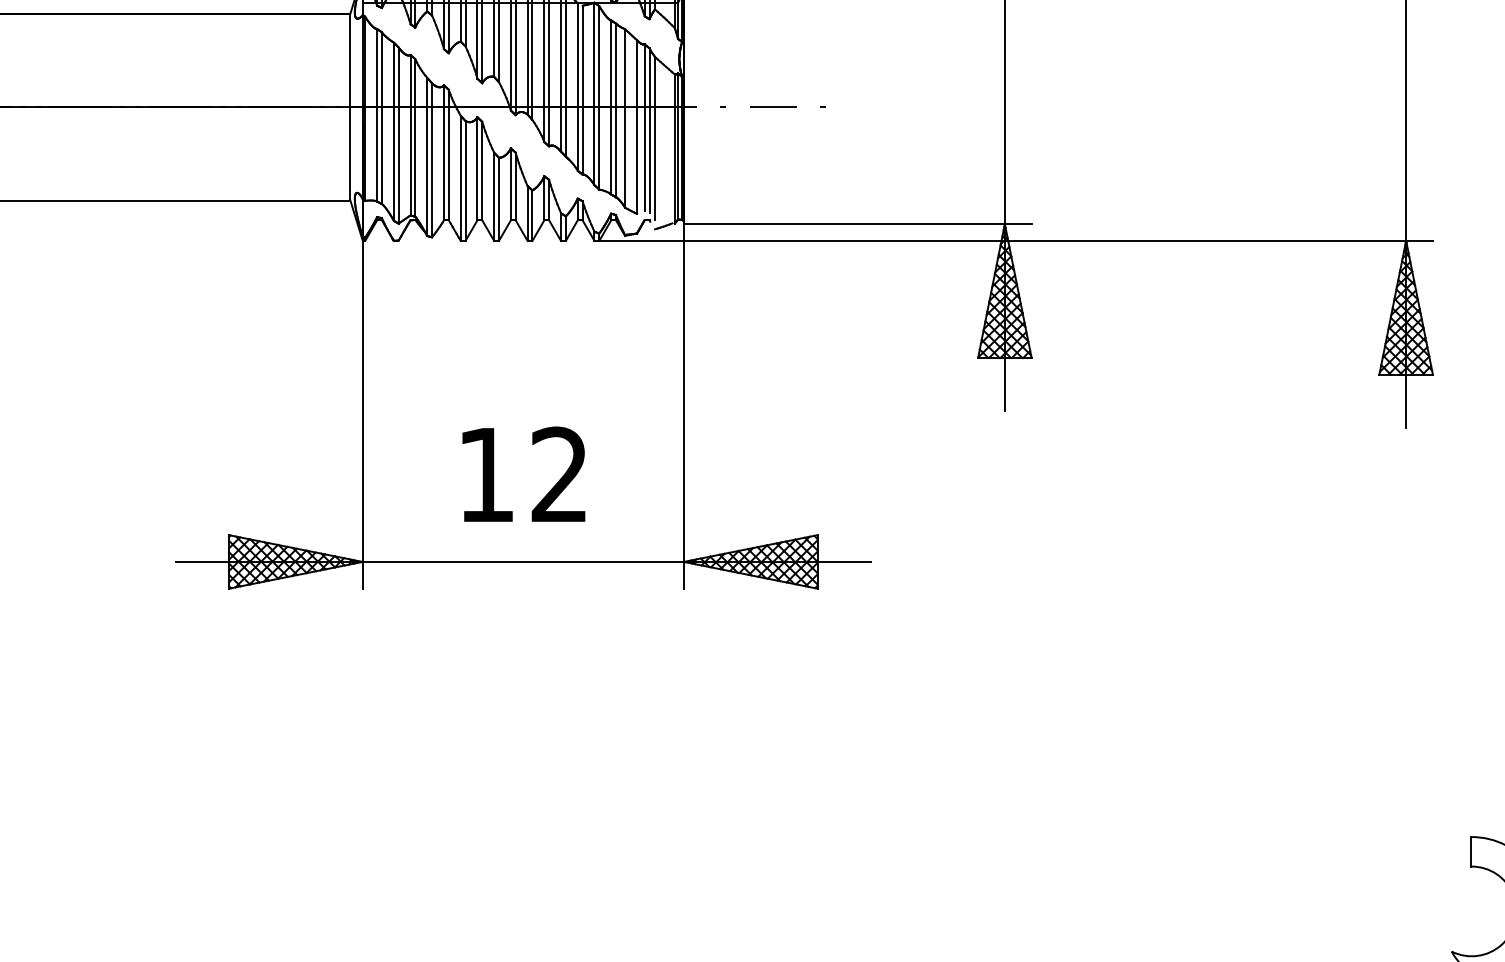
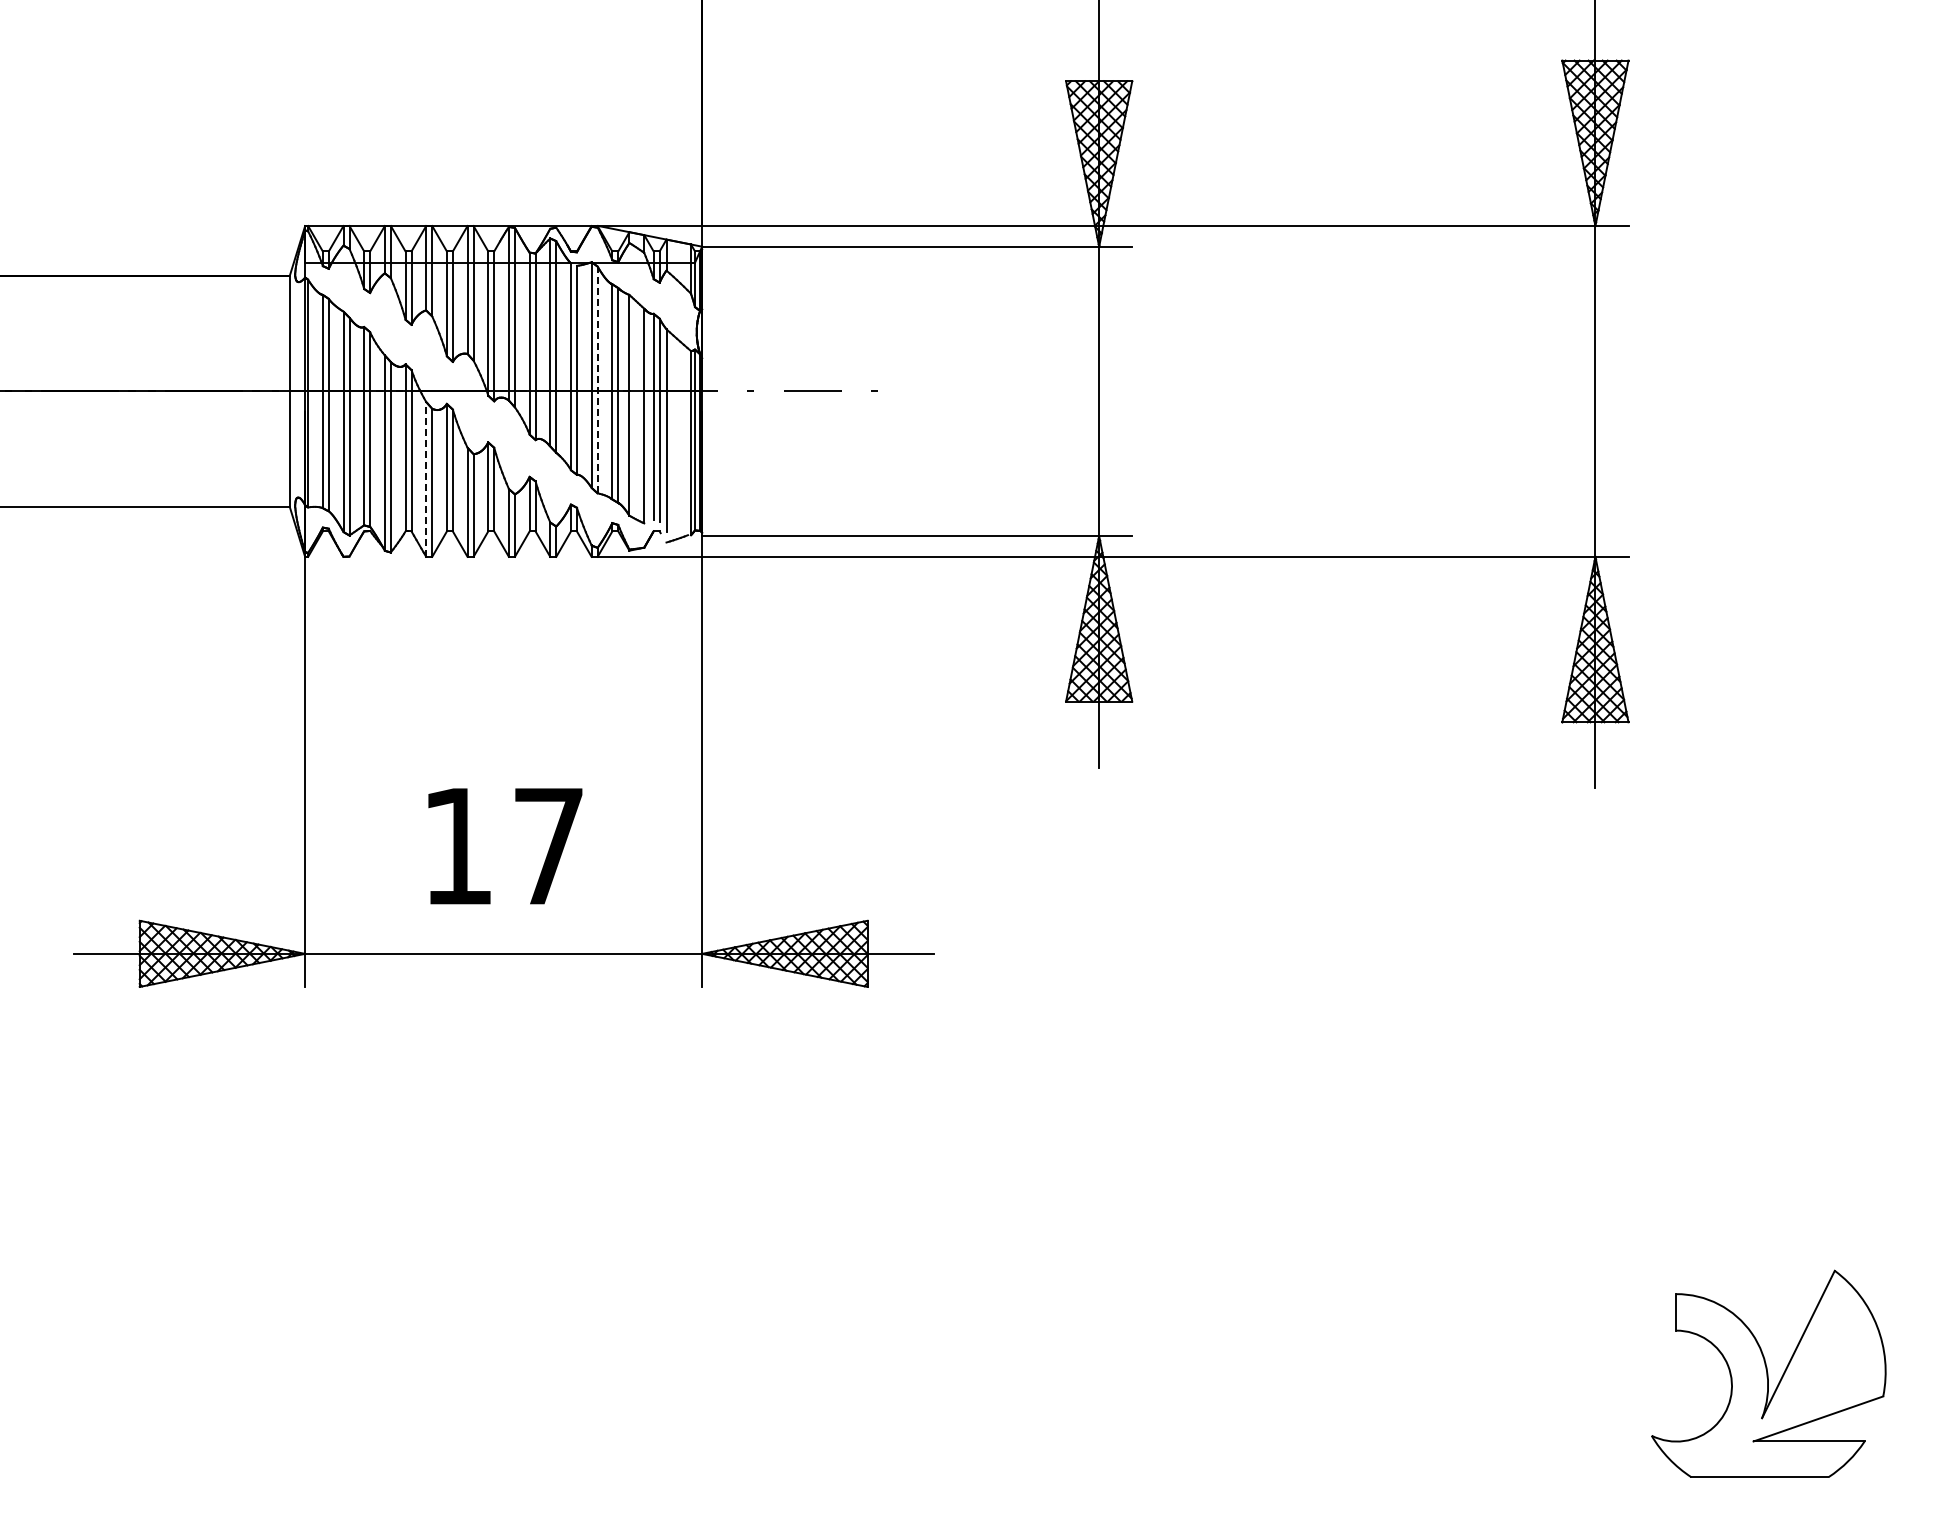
line: (599, 97) -> (597, 379), solid -> dashed
line: (460, 177) -> (426, 478), solid -> dashed
text: (559, 474) -> (548, 845), 12 -> 17

